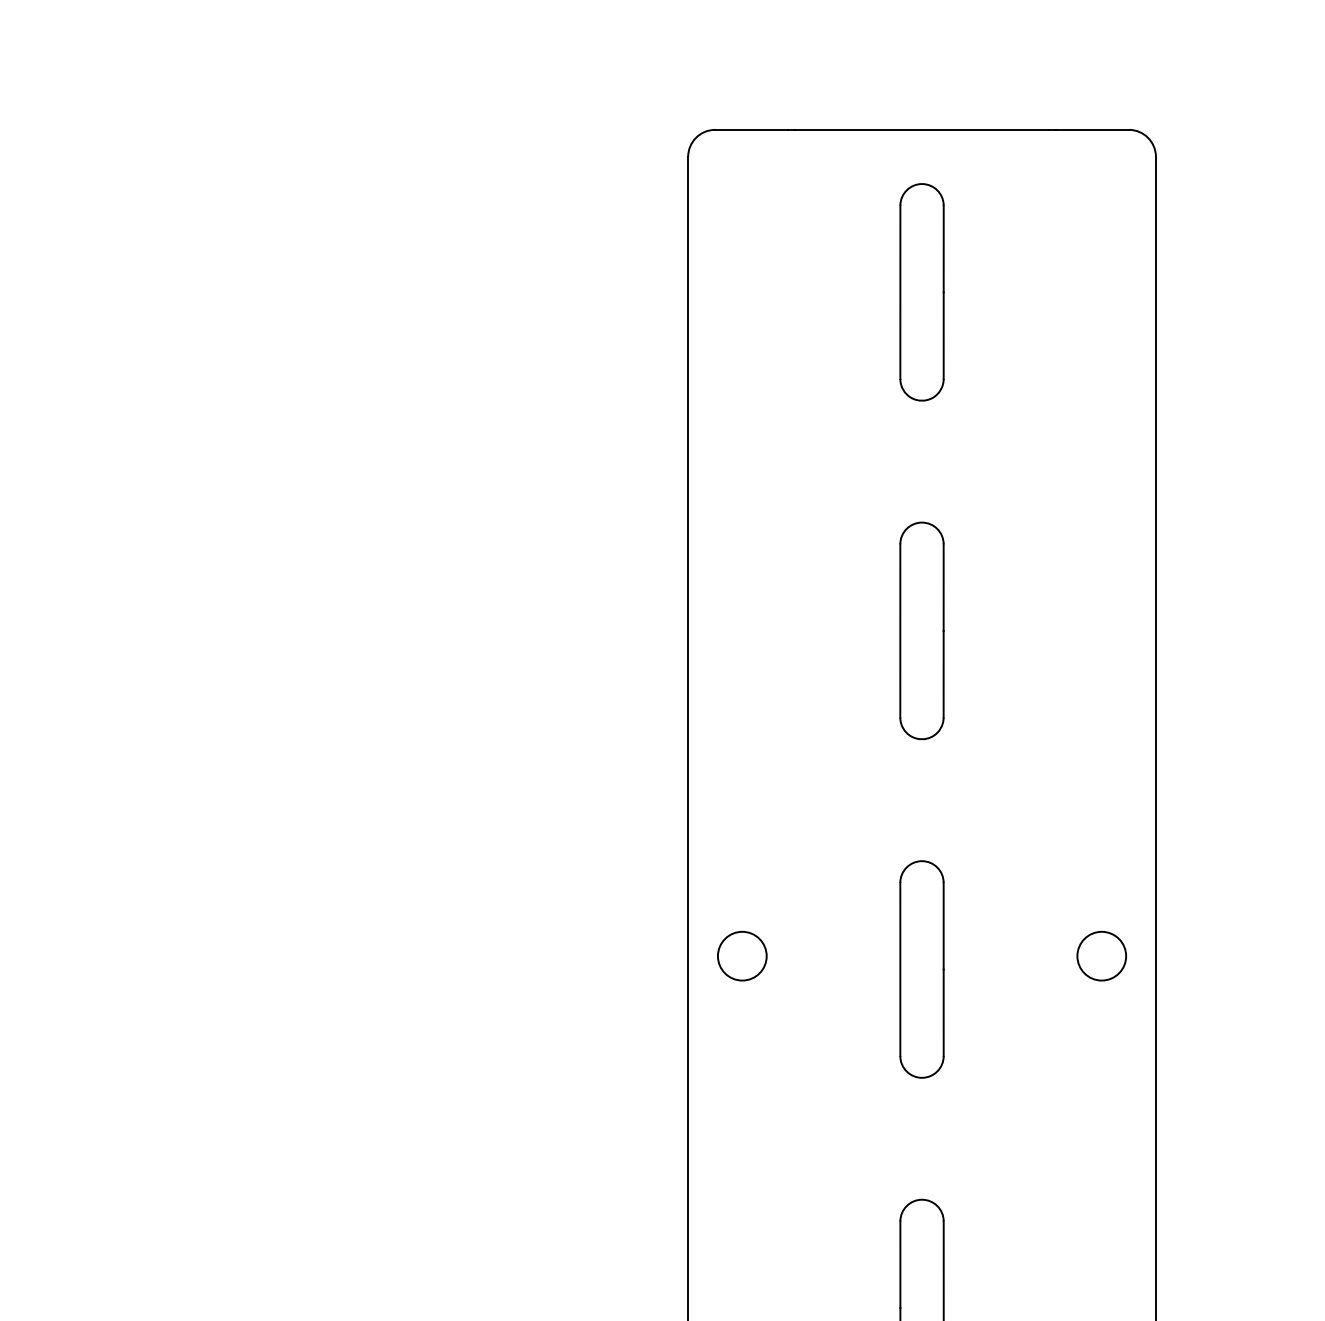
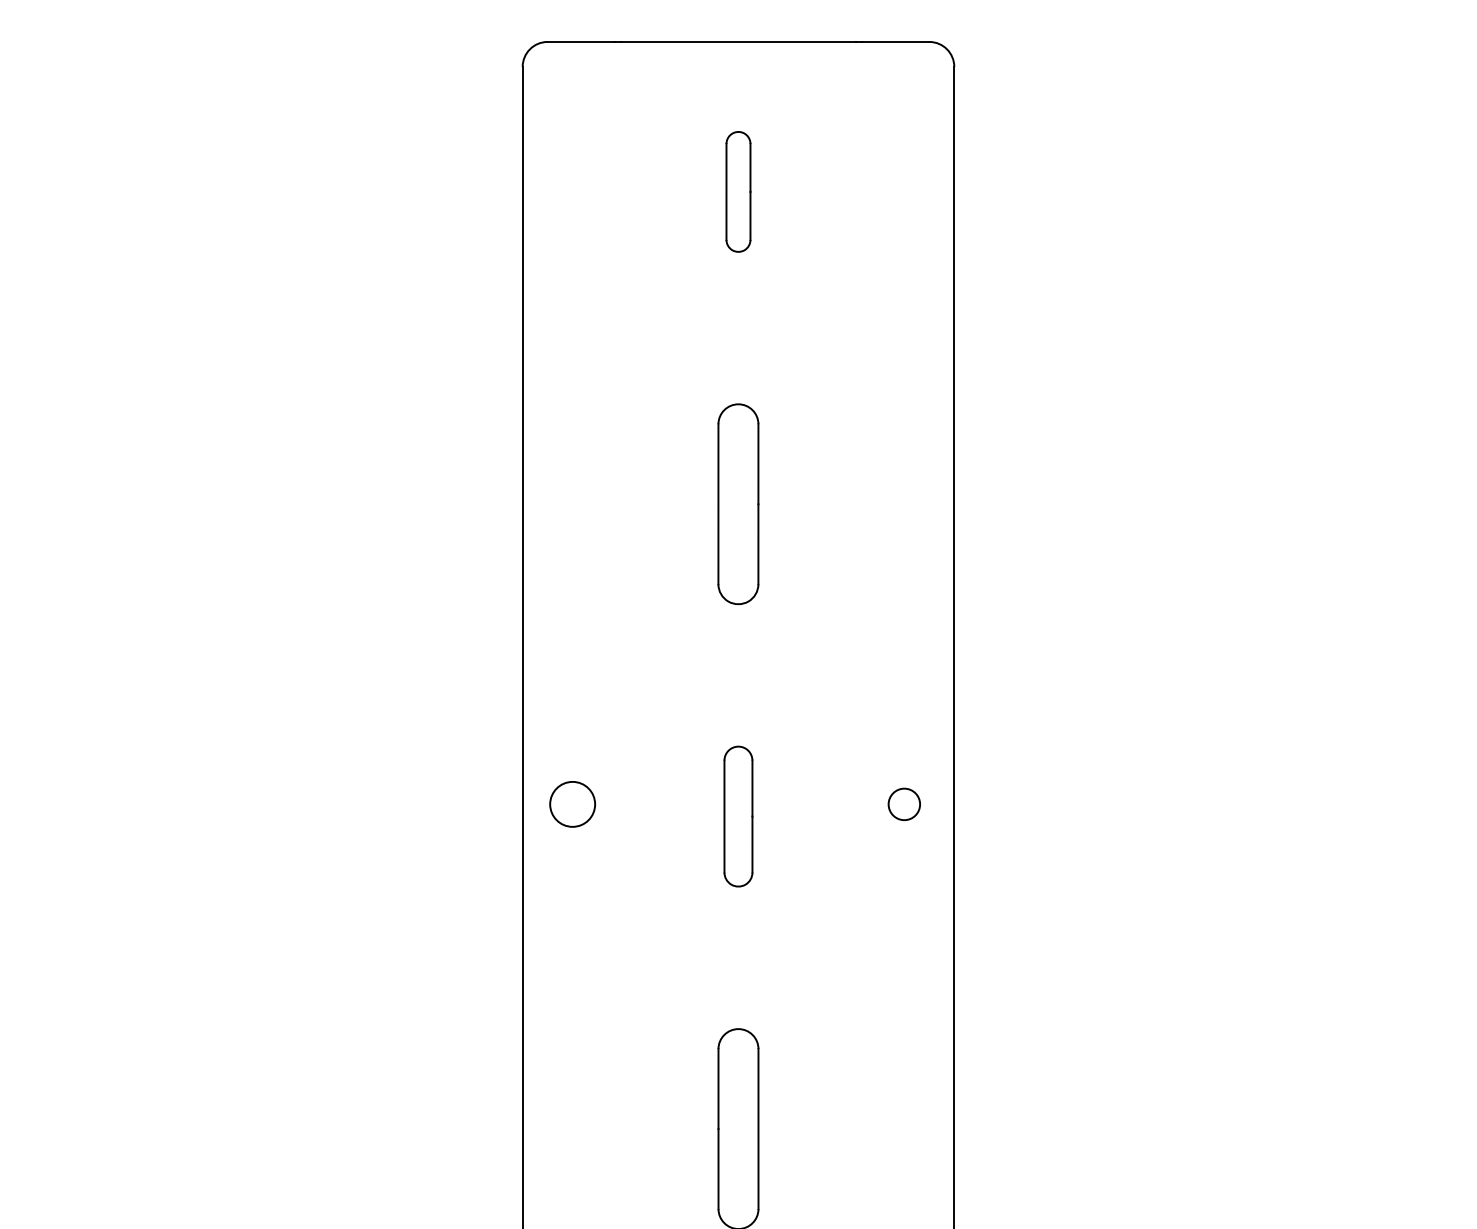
part: (922, 291) -> (738, 191), size x0.6
circle: (1101, 956) -> (904, 804), size x0.7
part: (922, 969) -> (738, 816), size x0.7

